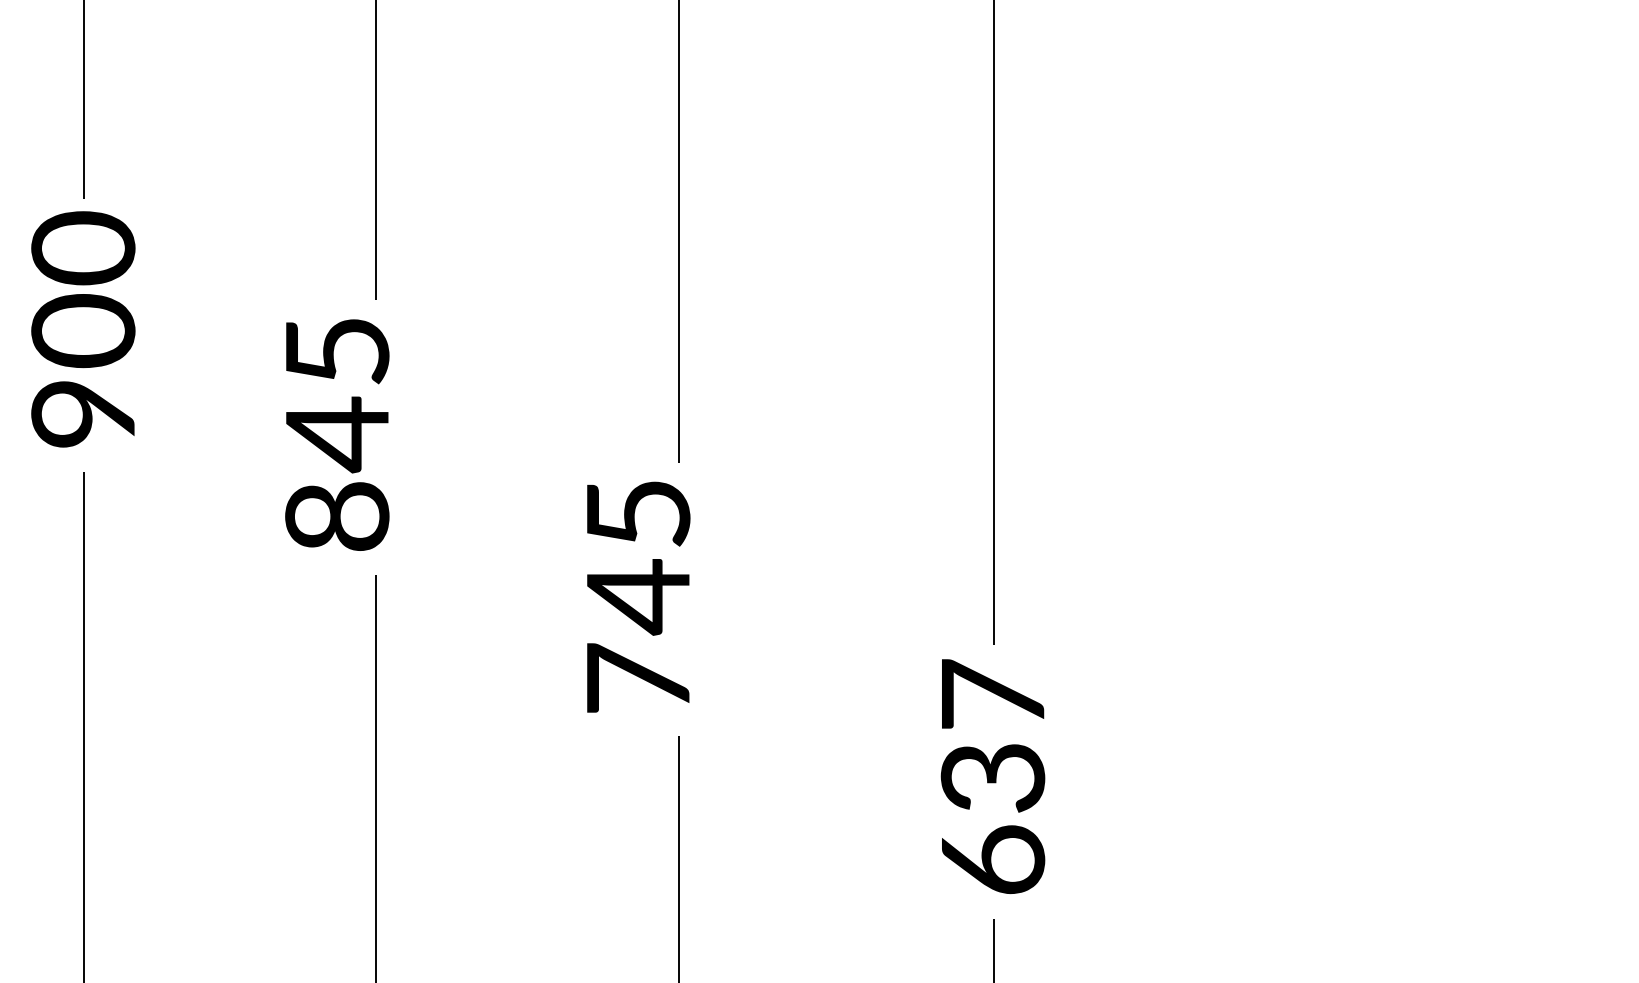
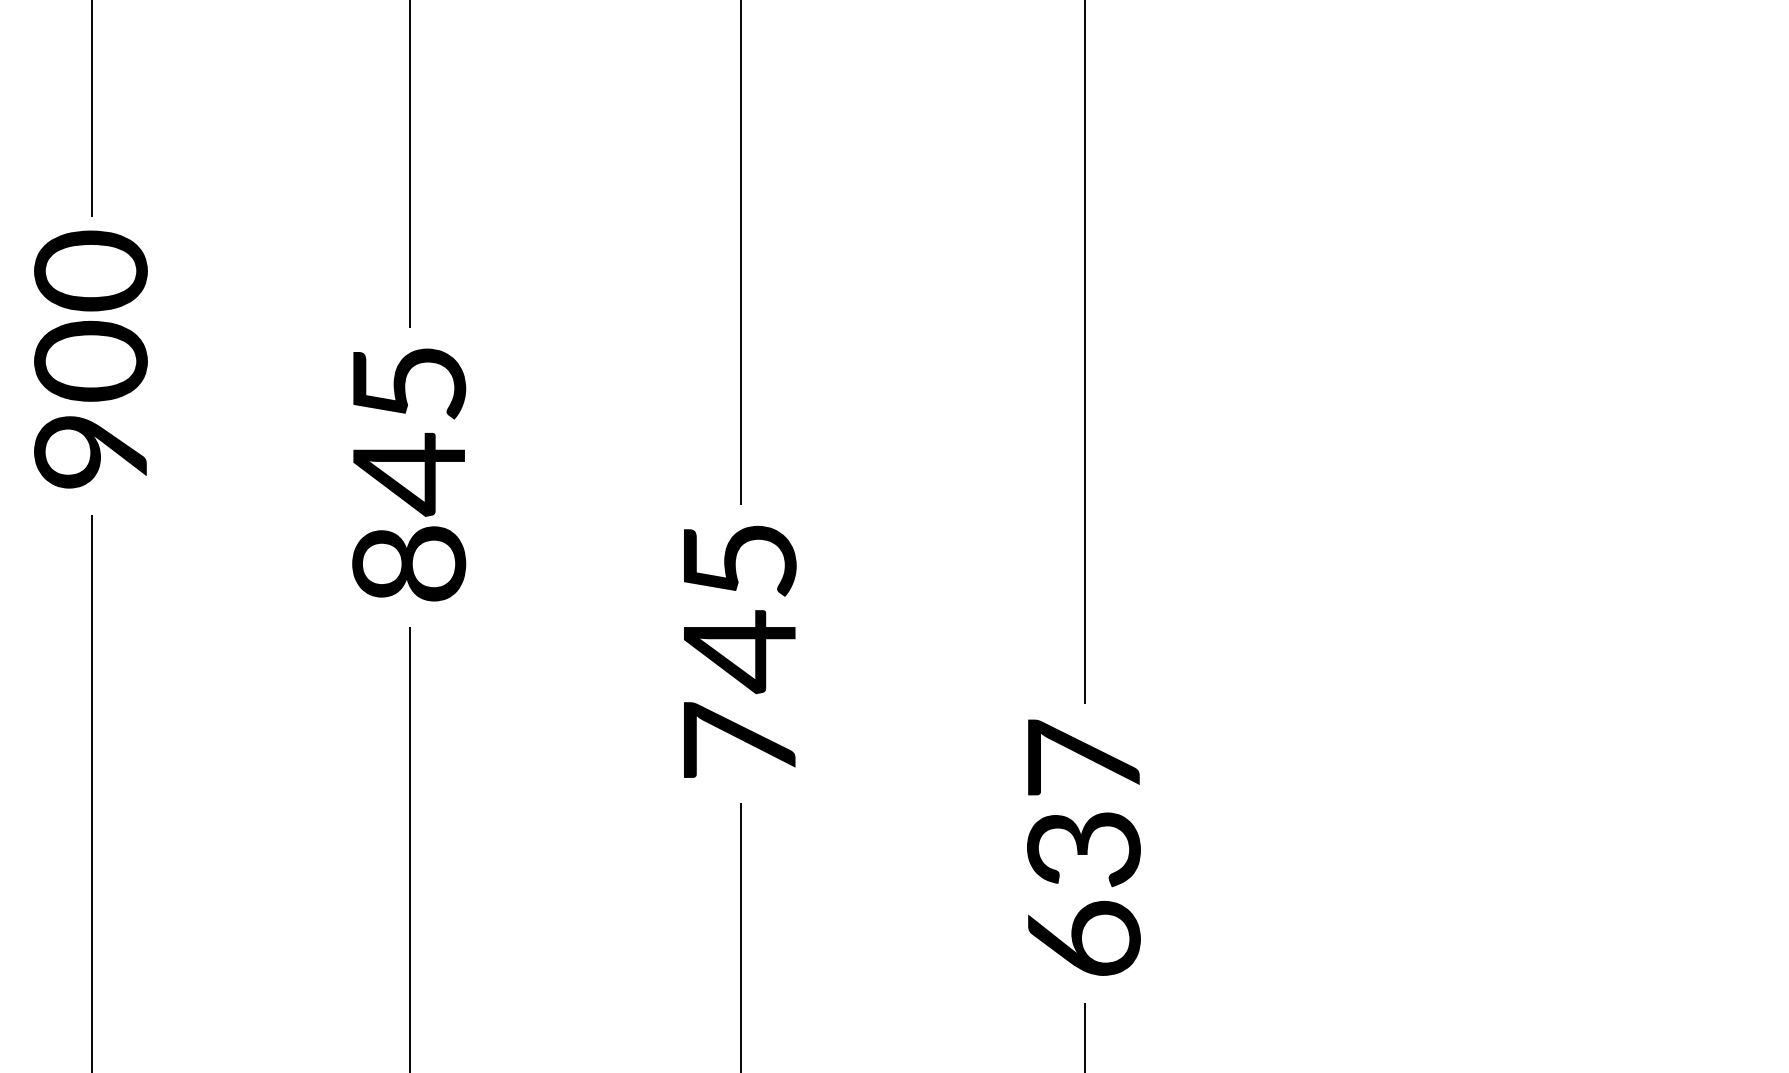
text: (337, 434) -> (409, 474), moved
text: (639, 596) -> (740, 651), moved

